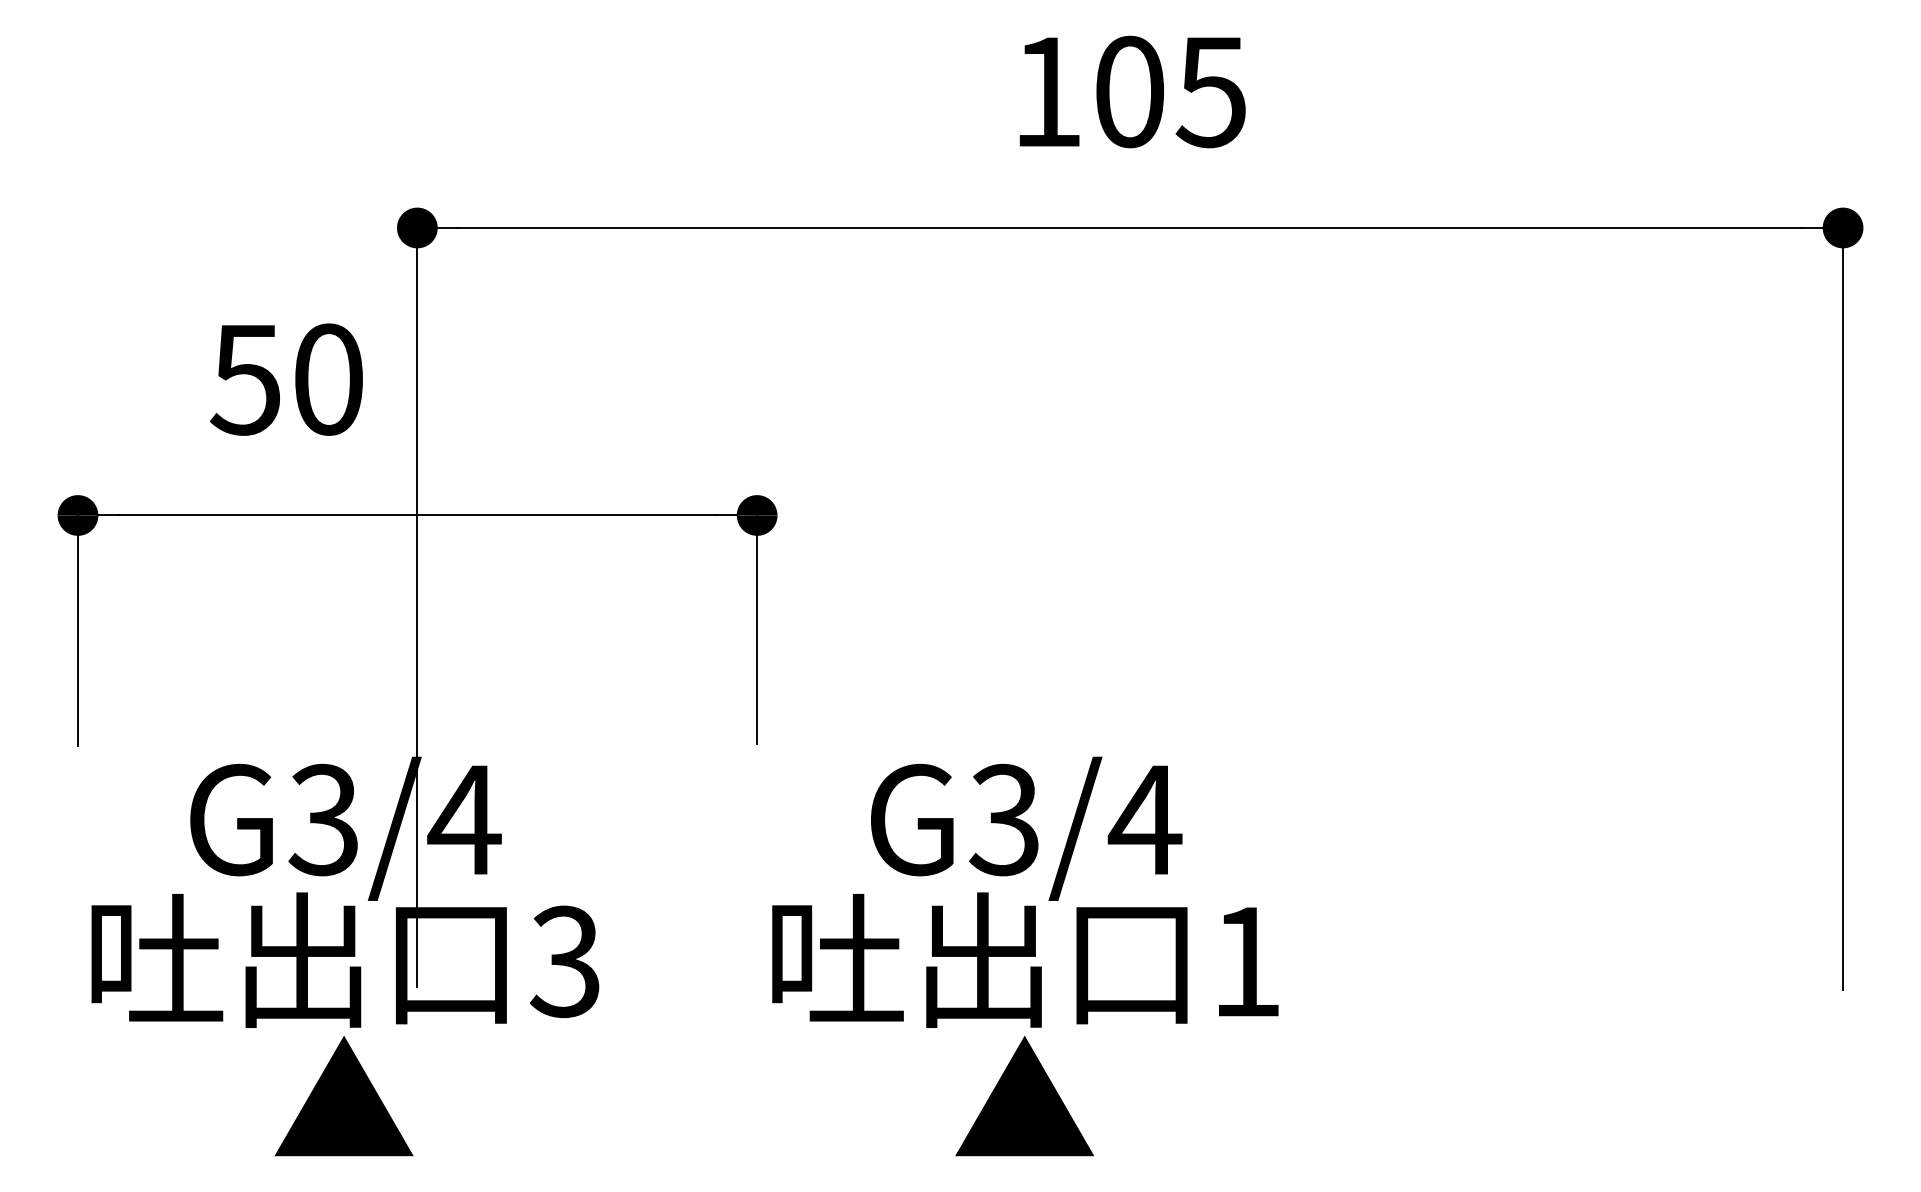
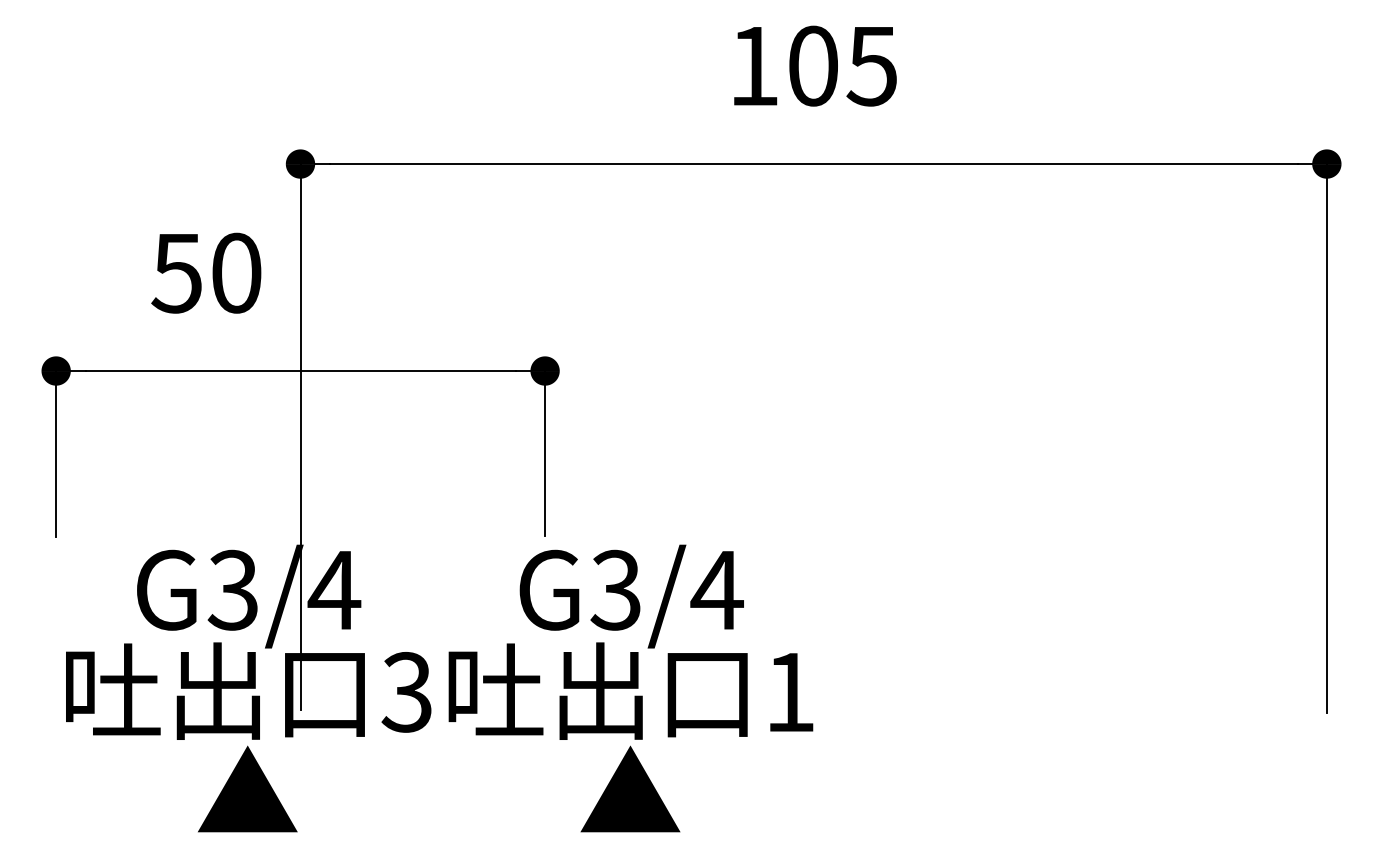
text: (1025, 956) -> (631, 688), moved

